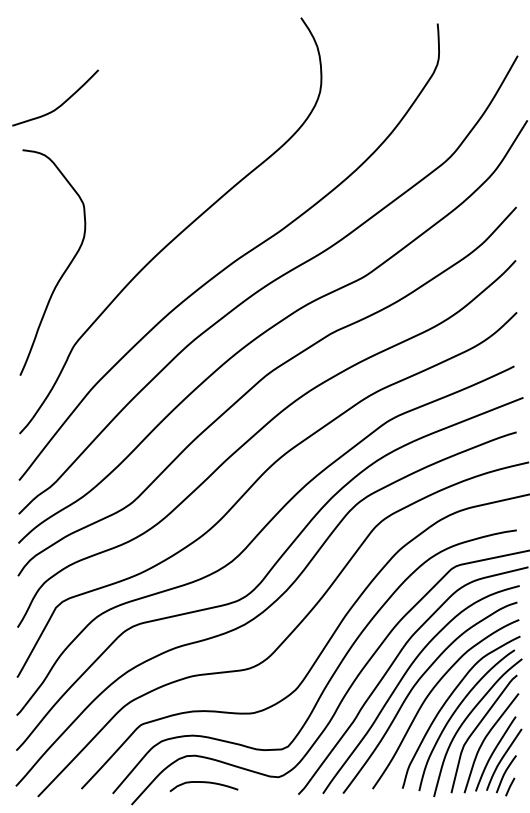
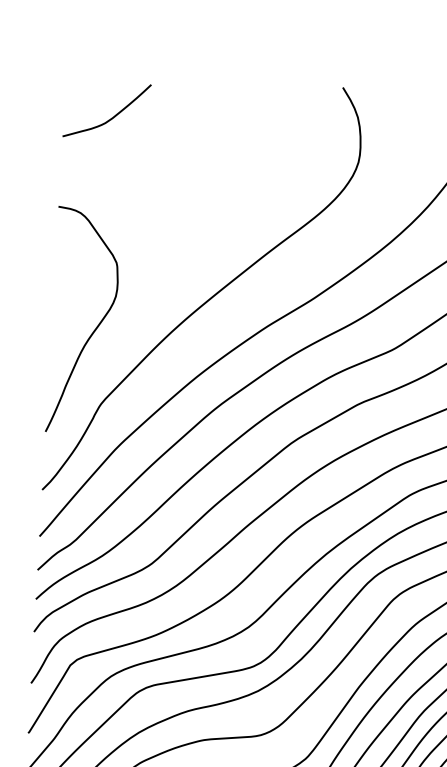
curve: (61, 103) -> (112, 116), moved

